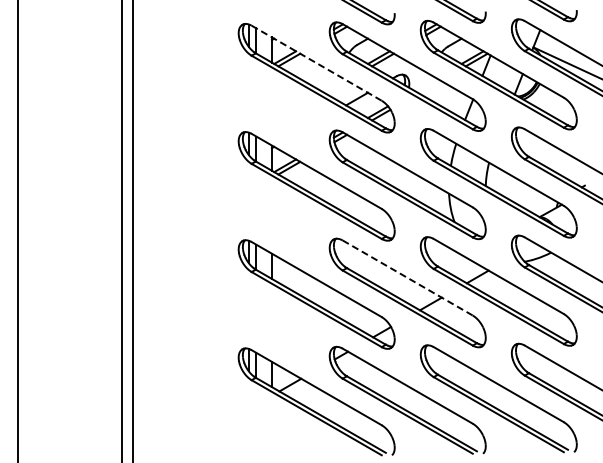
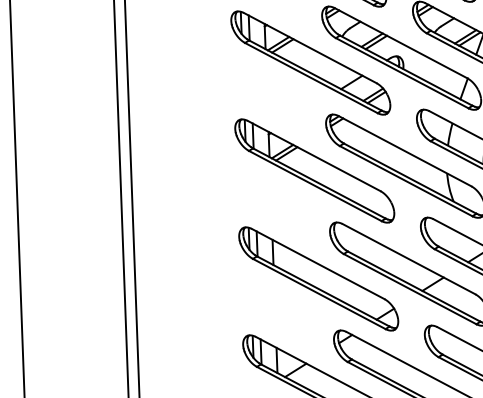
line: (317, 63) -> (311, 48), dashed -> solid
line: (408, 278) -> (409, 259), dashed -> solid

